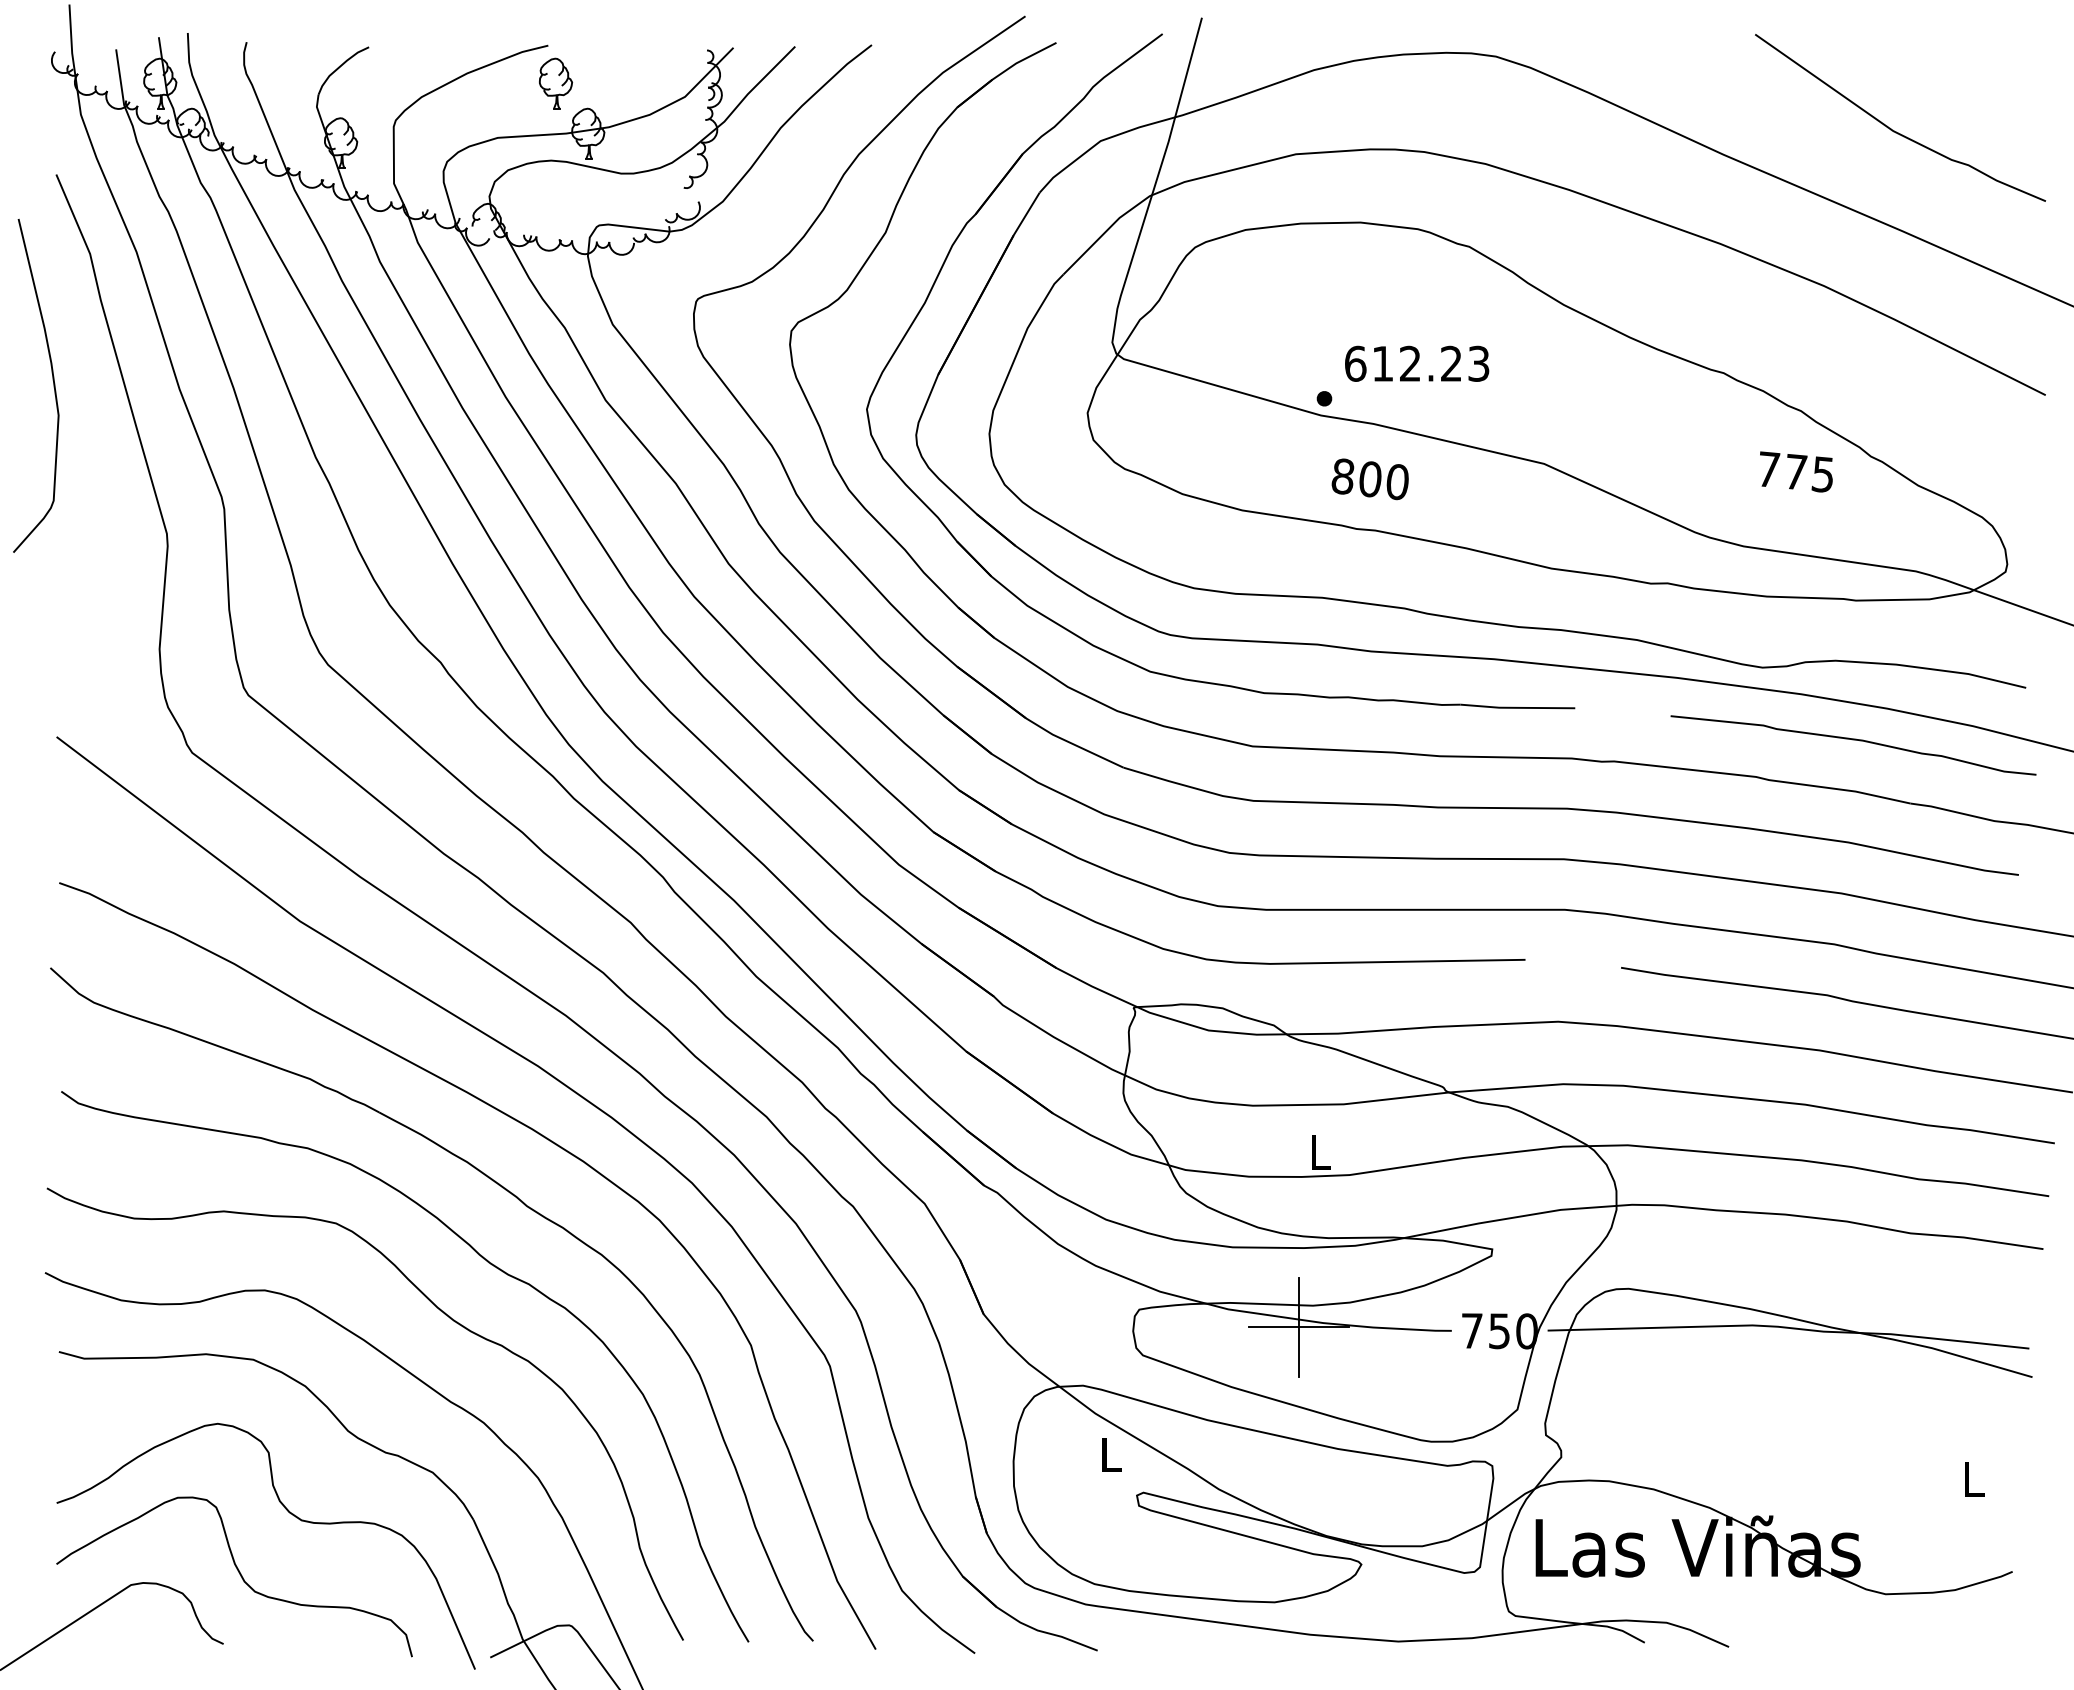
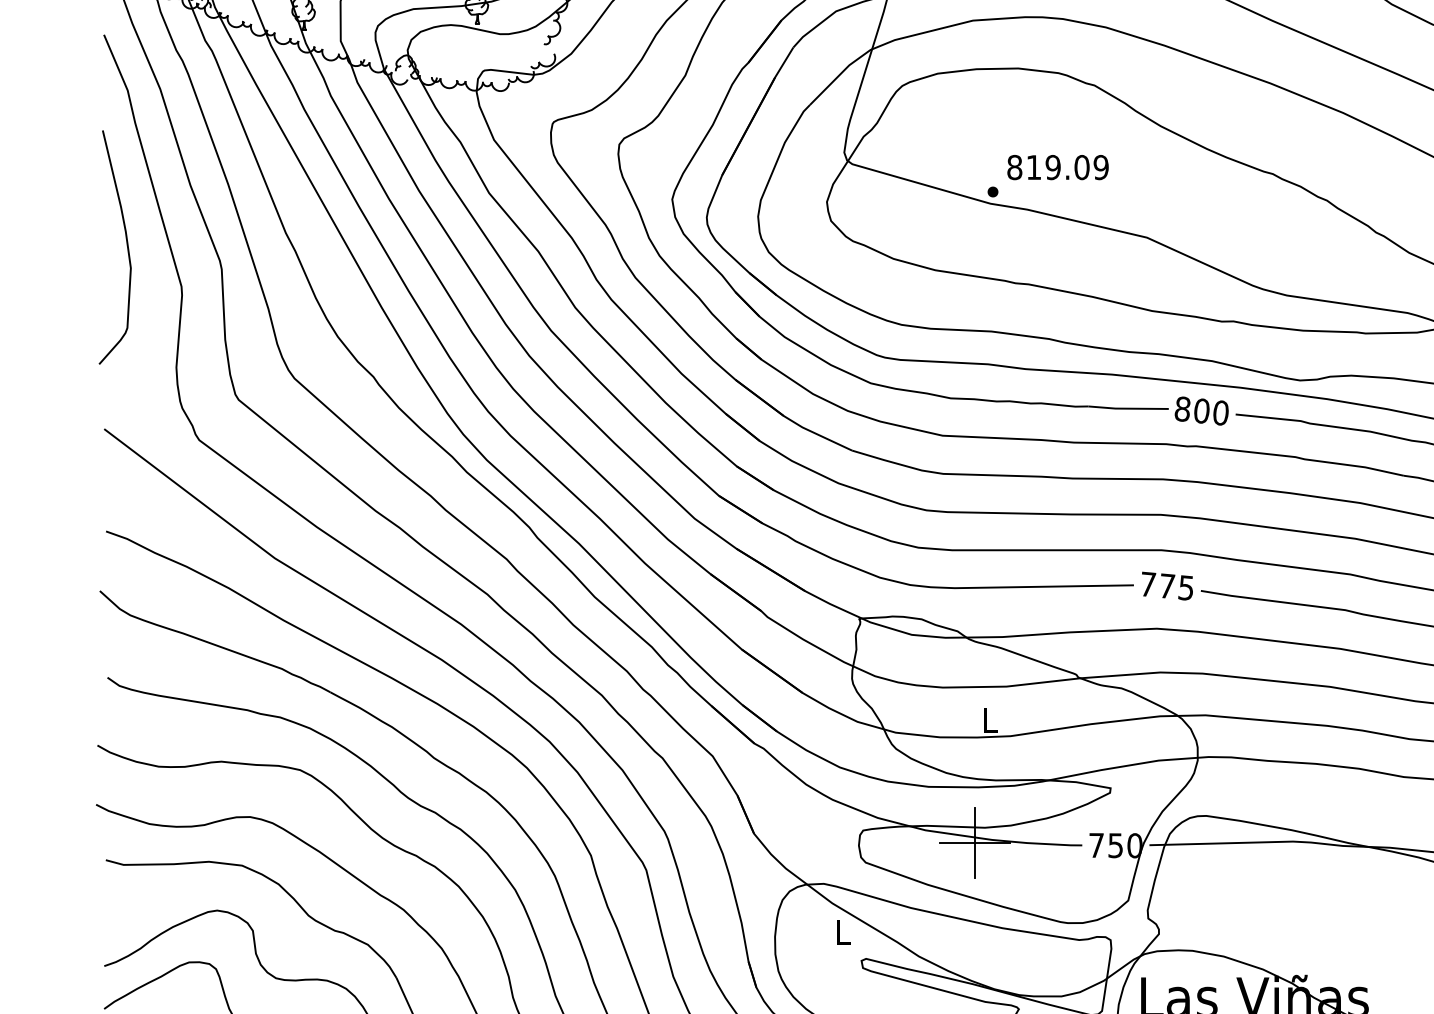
text: (1417, 363) -> (1058, 167), 612.23 -> 819.09
curve: (52, 380) -> (126, 243), moved
text: (1796, 471) -> (1167, 585), moved
text: (1369, 479) -> (1201, 411), moved

